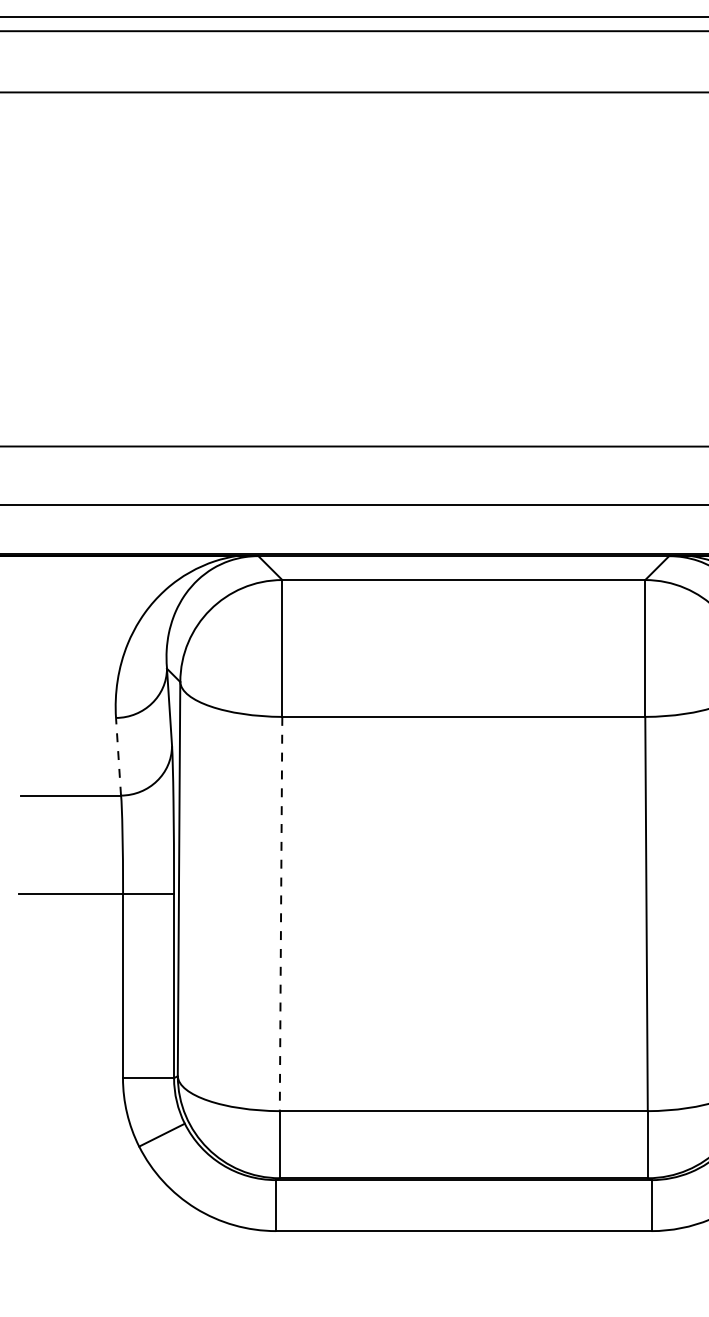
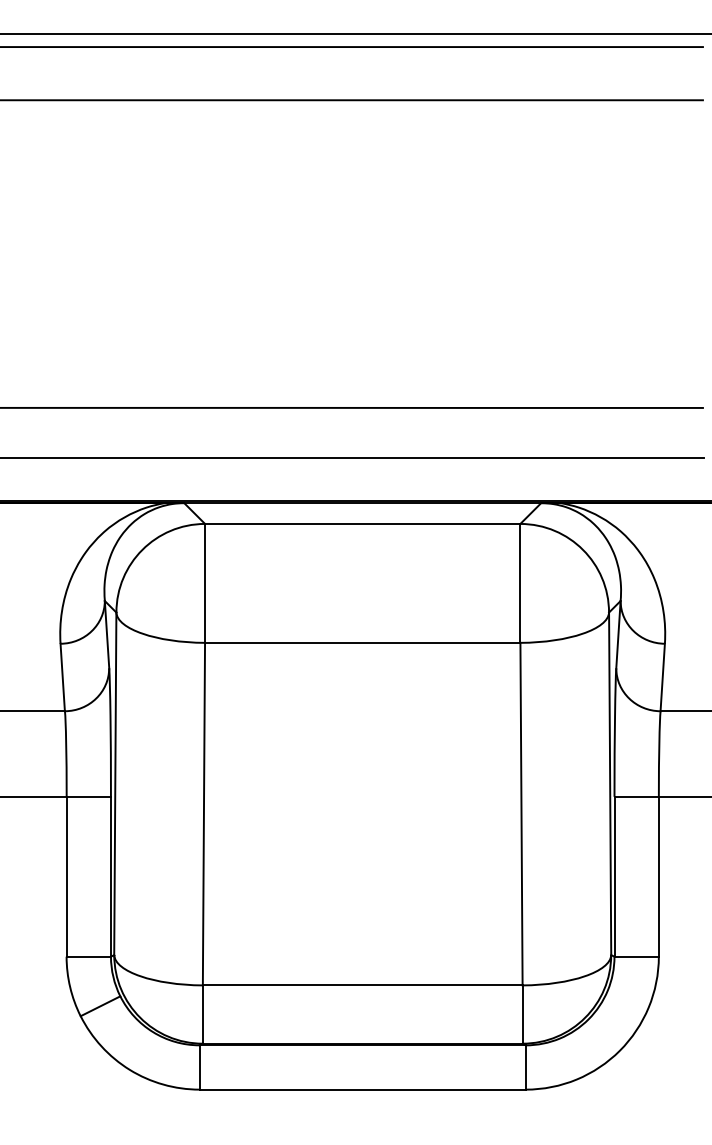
line: (118, 756) -> (62, 677), dashed -> solid
line: (280, 914) -> (203, 814), dashed -> solid

